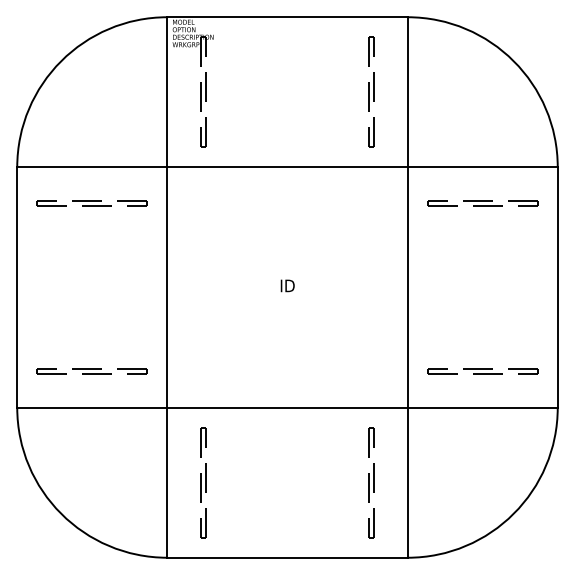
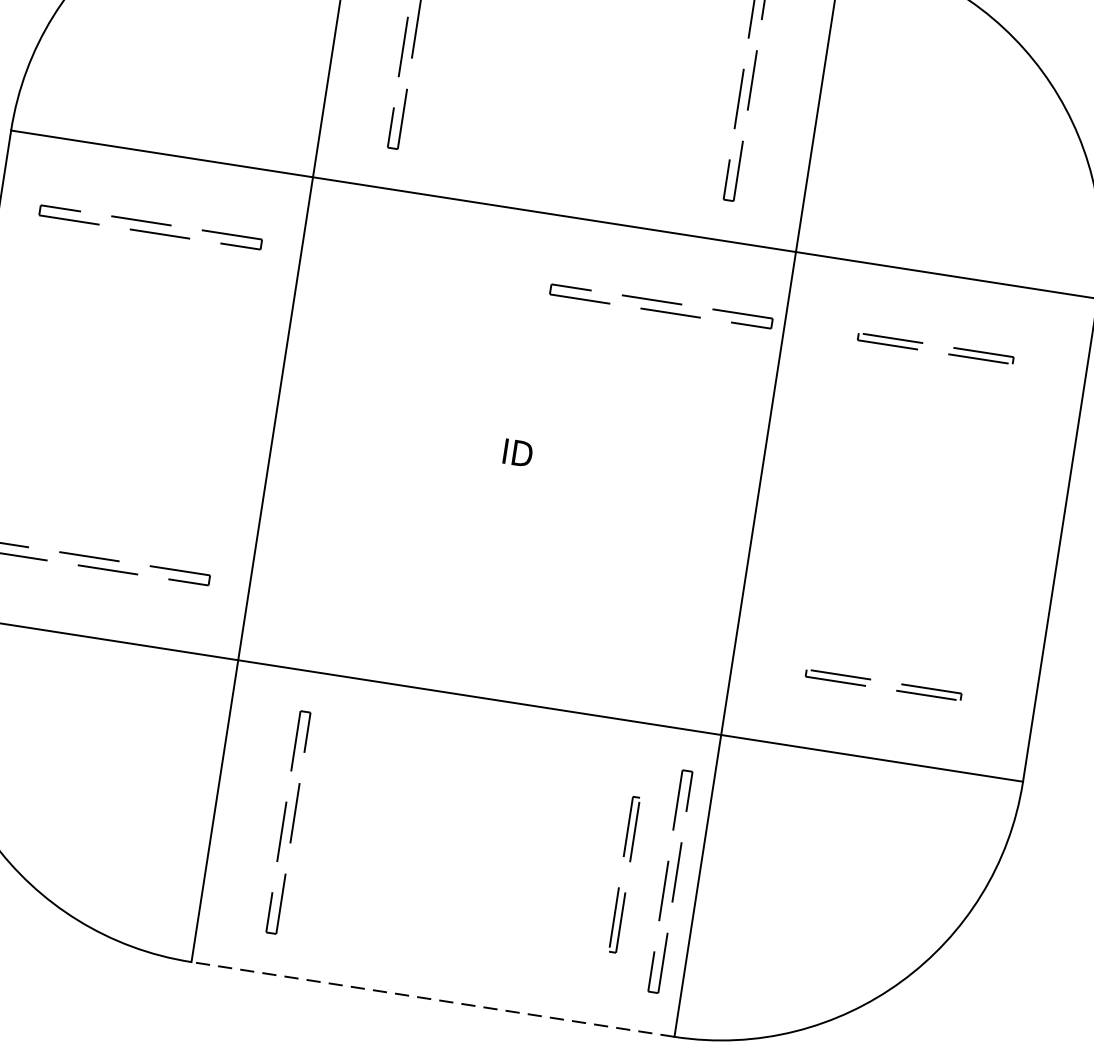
part: (345, 203) -> (659, 305), added
part: (482, 203) -> (935, 347), size x0.7
part: (482, 371) -> (883, 685), size x0.7
part: (371, 482) -> (625, 874), size x0.7
part: (393, 482) -> (669, 881), added
line: (287, 557) -> (433, 998), solid -> dashed

